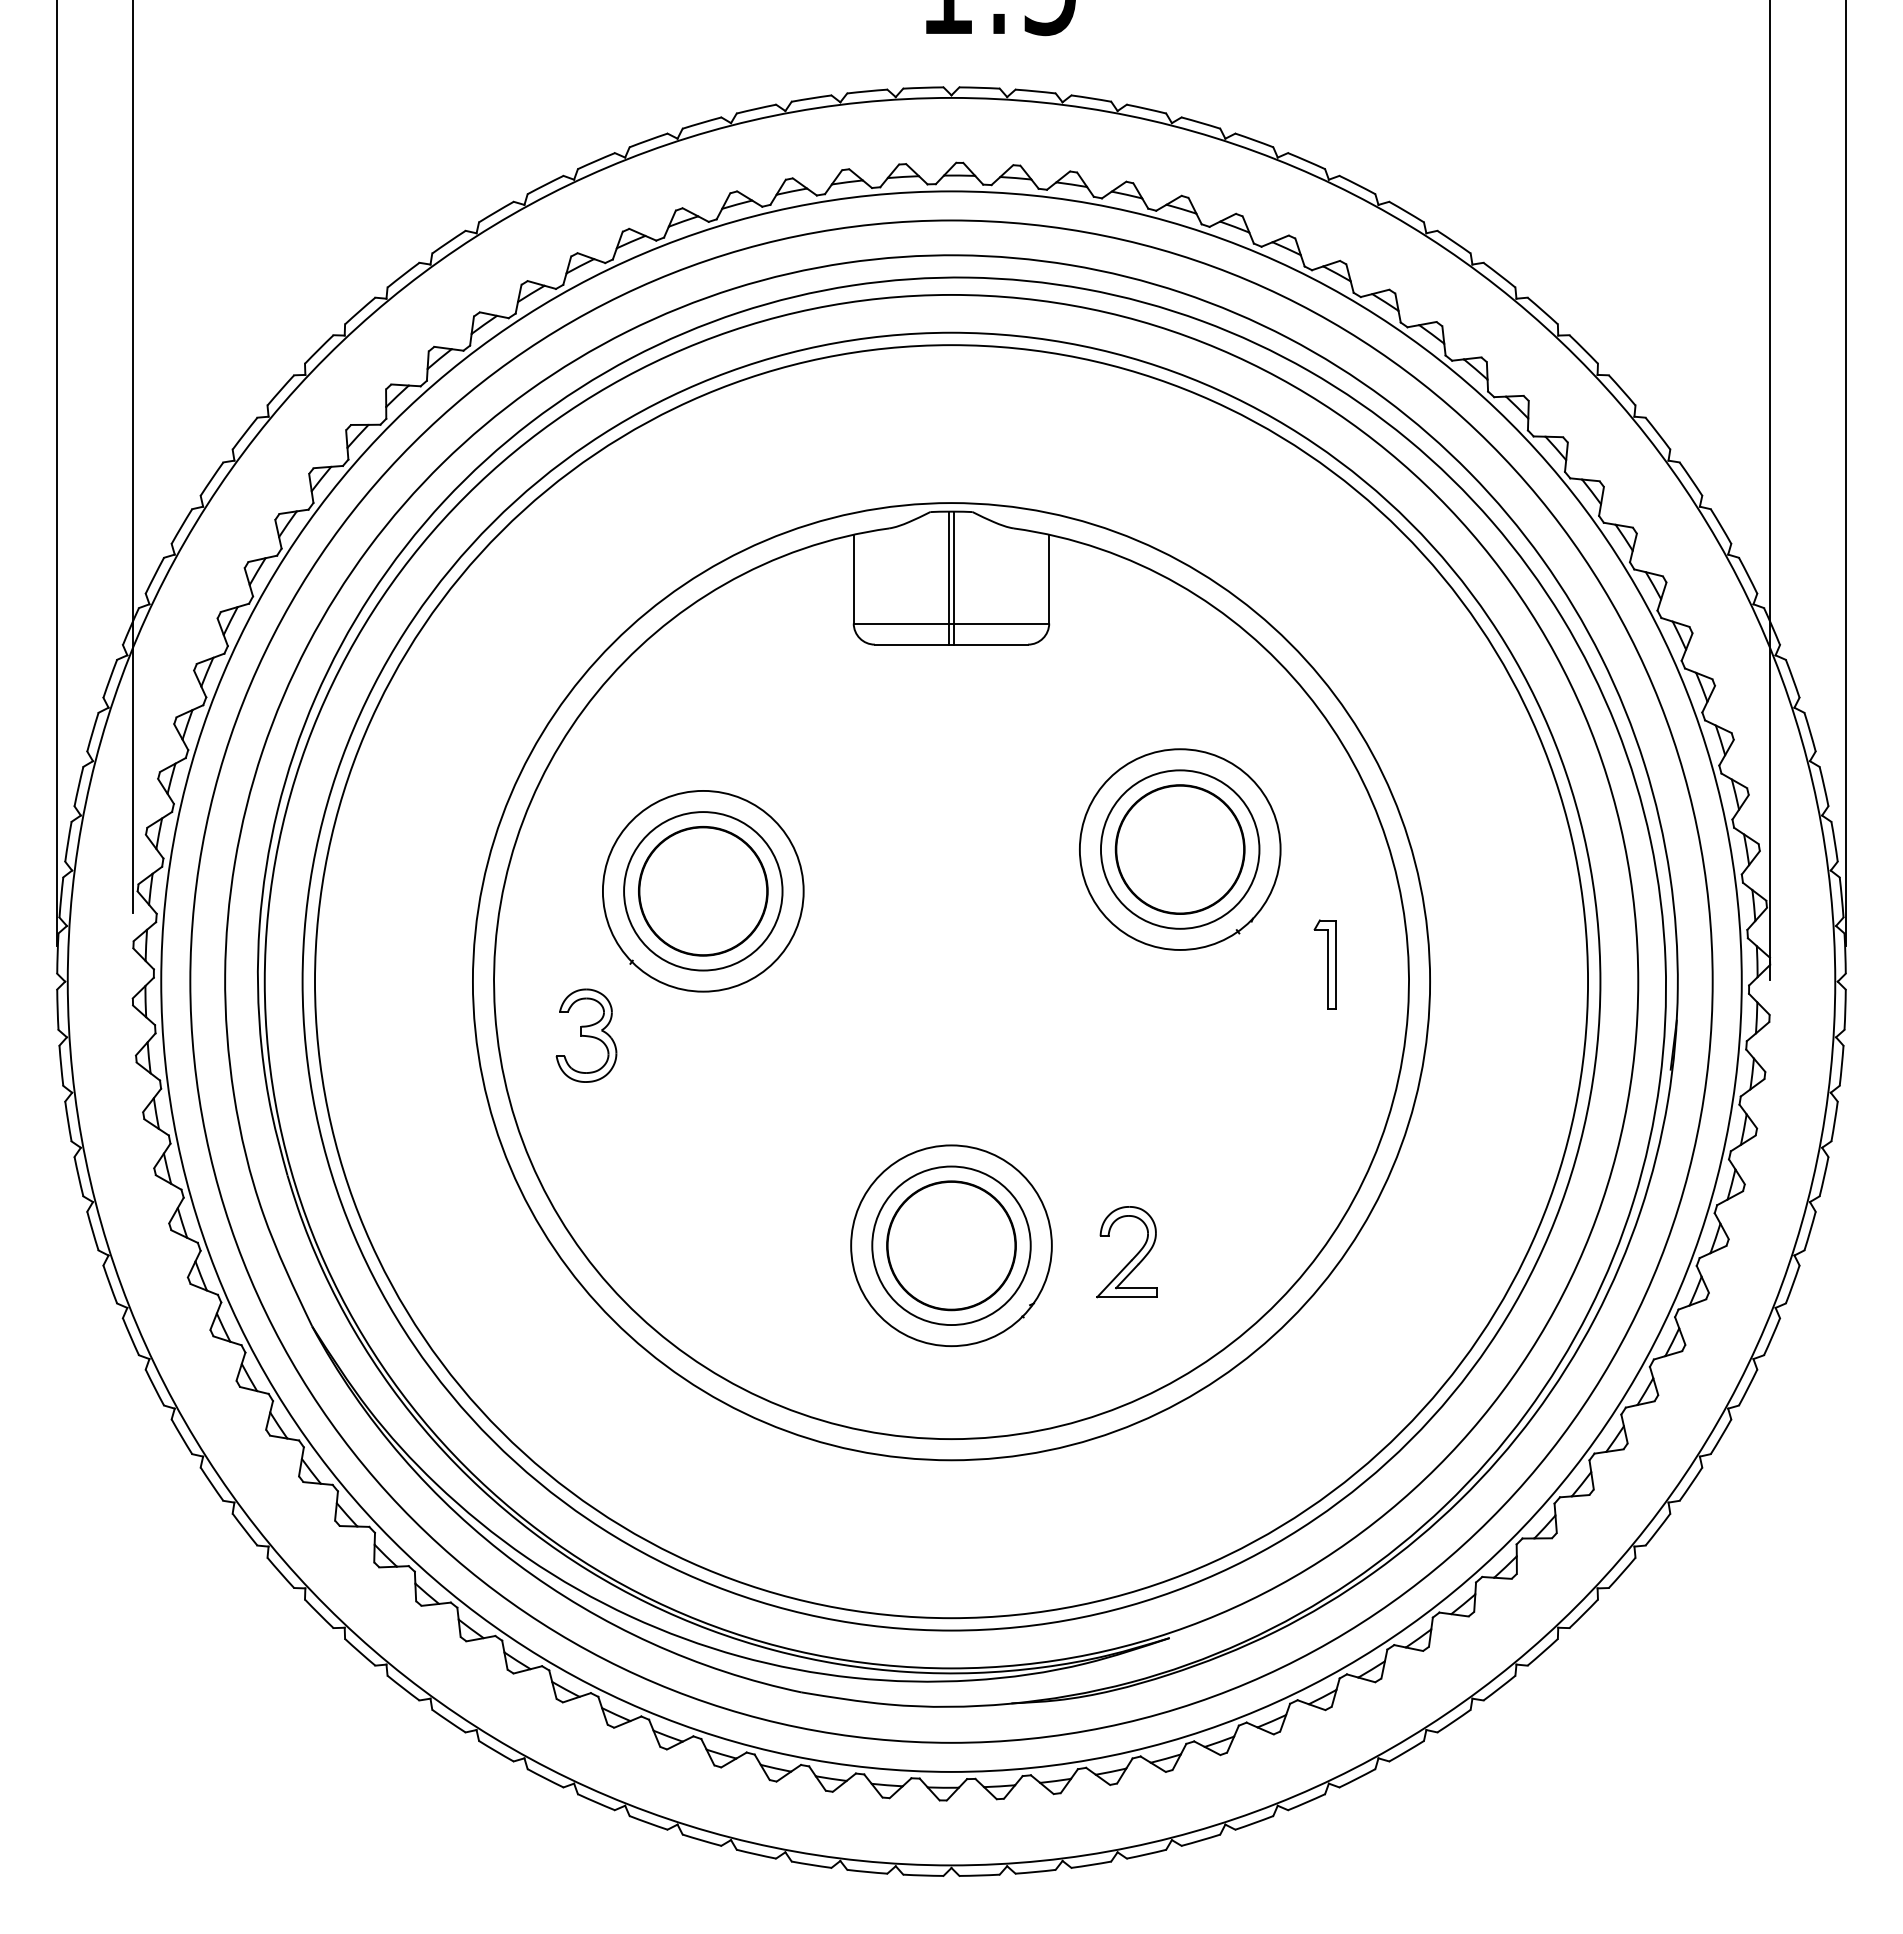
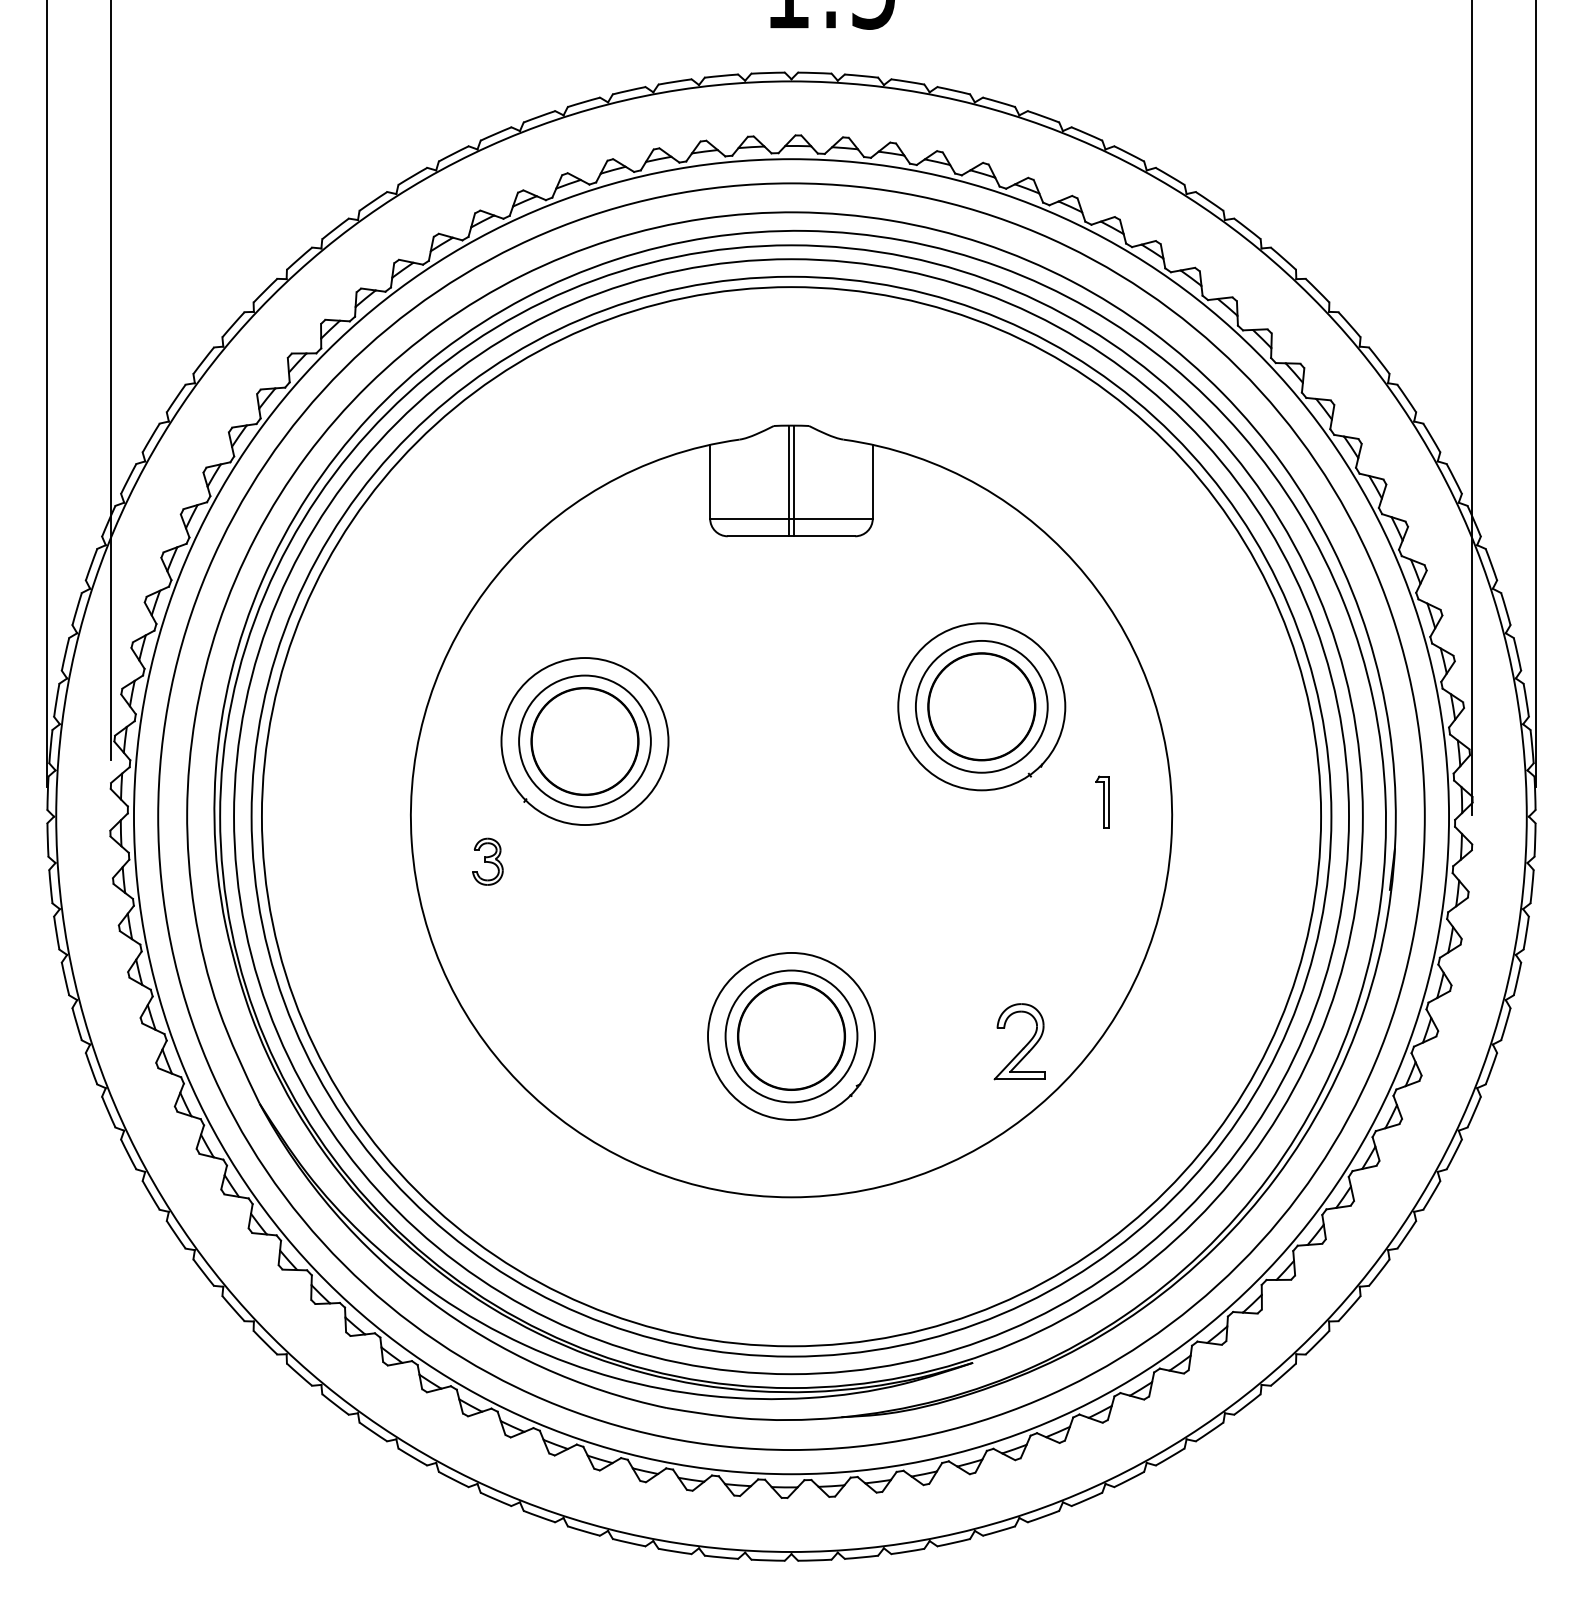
part: (1325, 963) -> (1102, 801), size x0.7
circle: (951, 981) -> (791, 816), size x1.4
part: (586, 1035) -> (487, 861), size x0.6
part: (1132, 1257) -> (1024, 1046), moved

